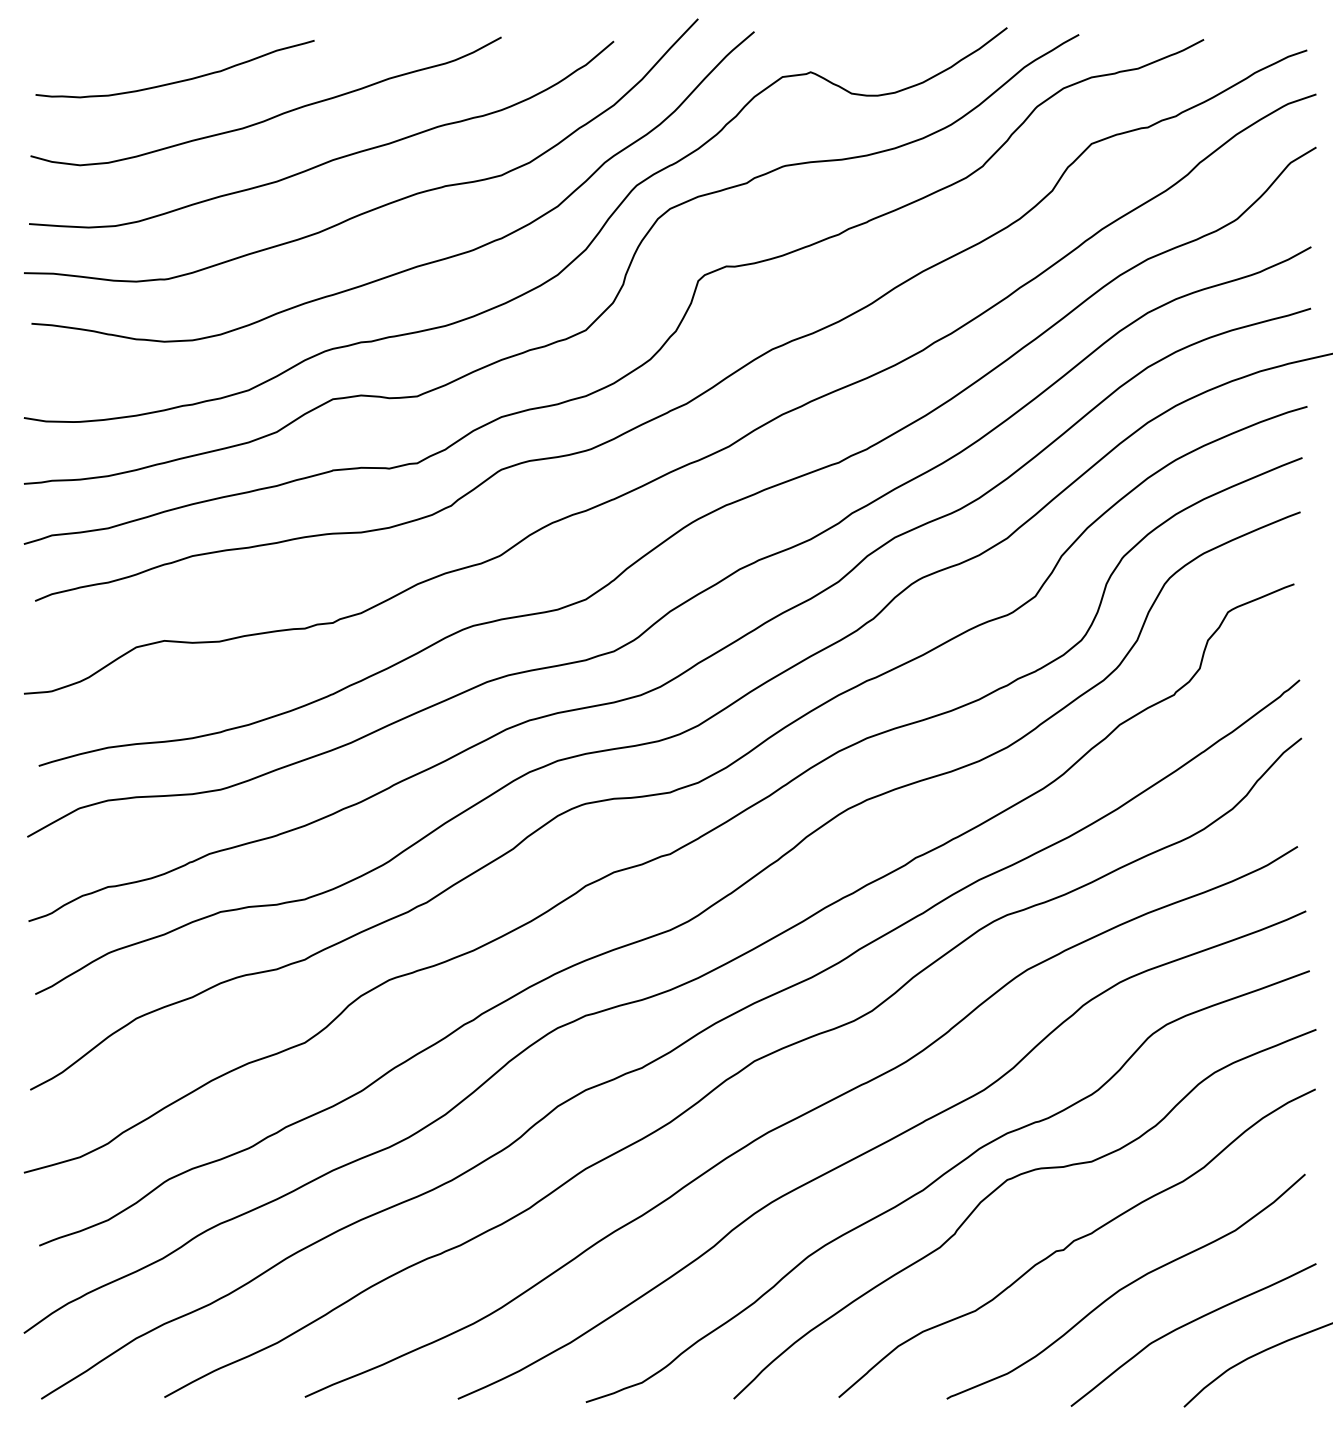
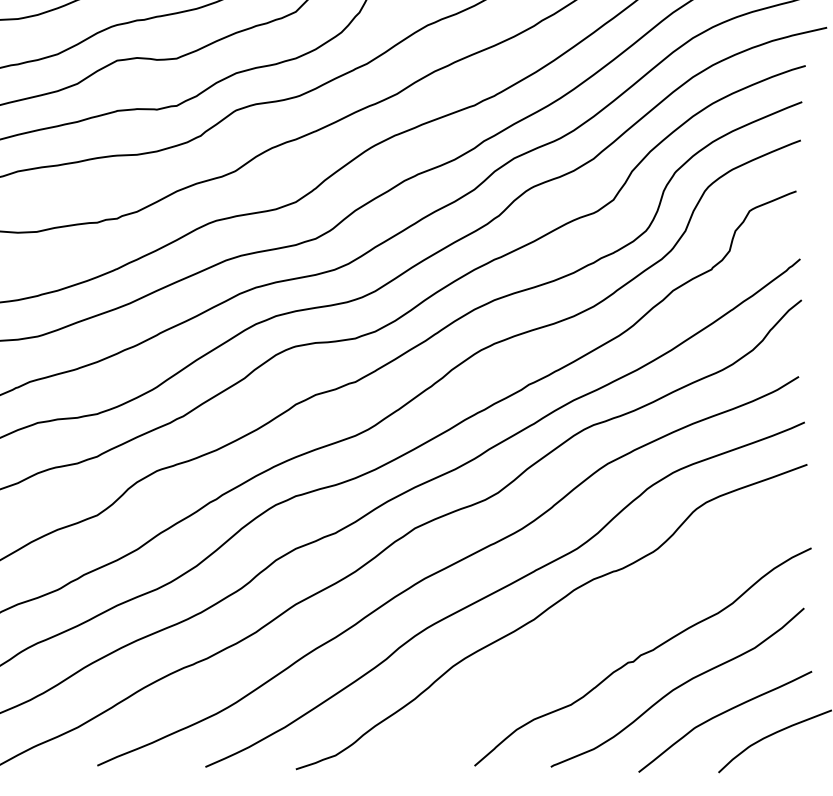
curve: (1001, 1186) -> (589, 616), removed

